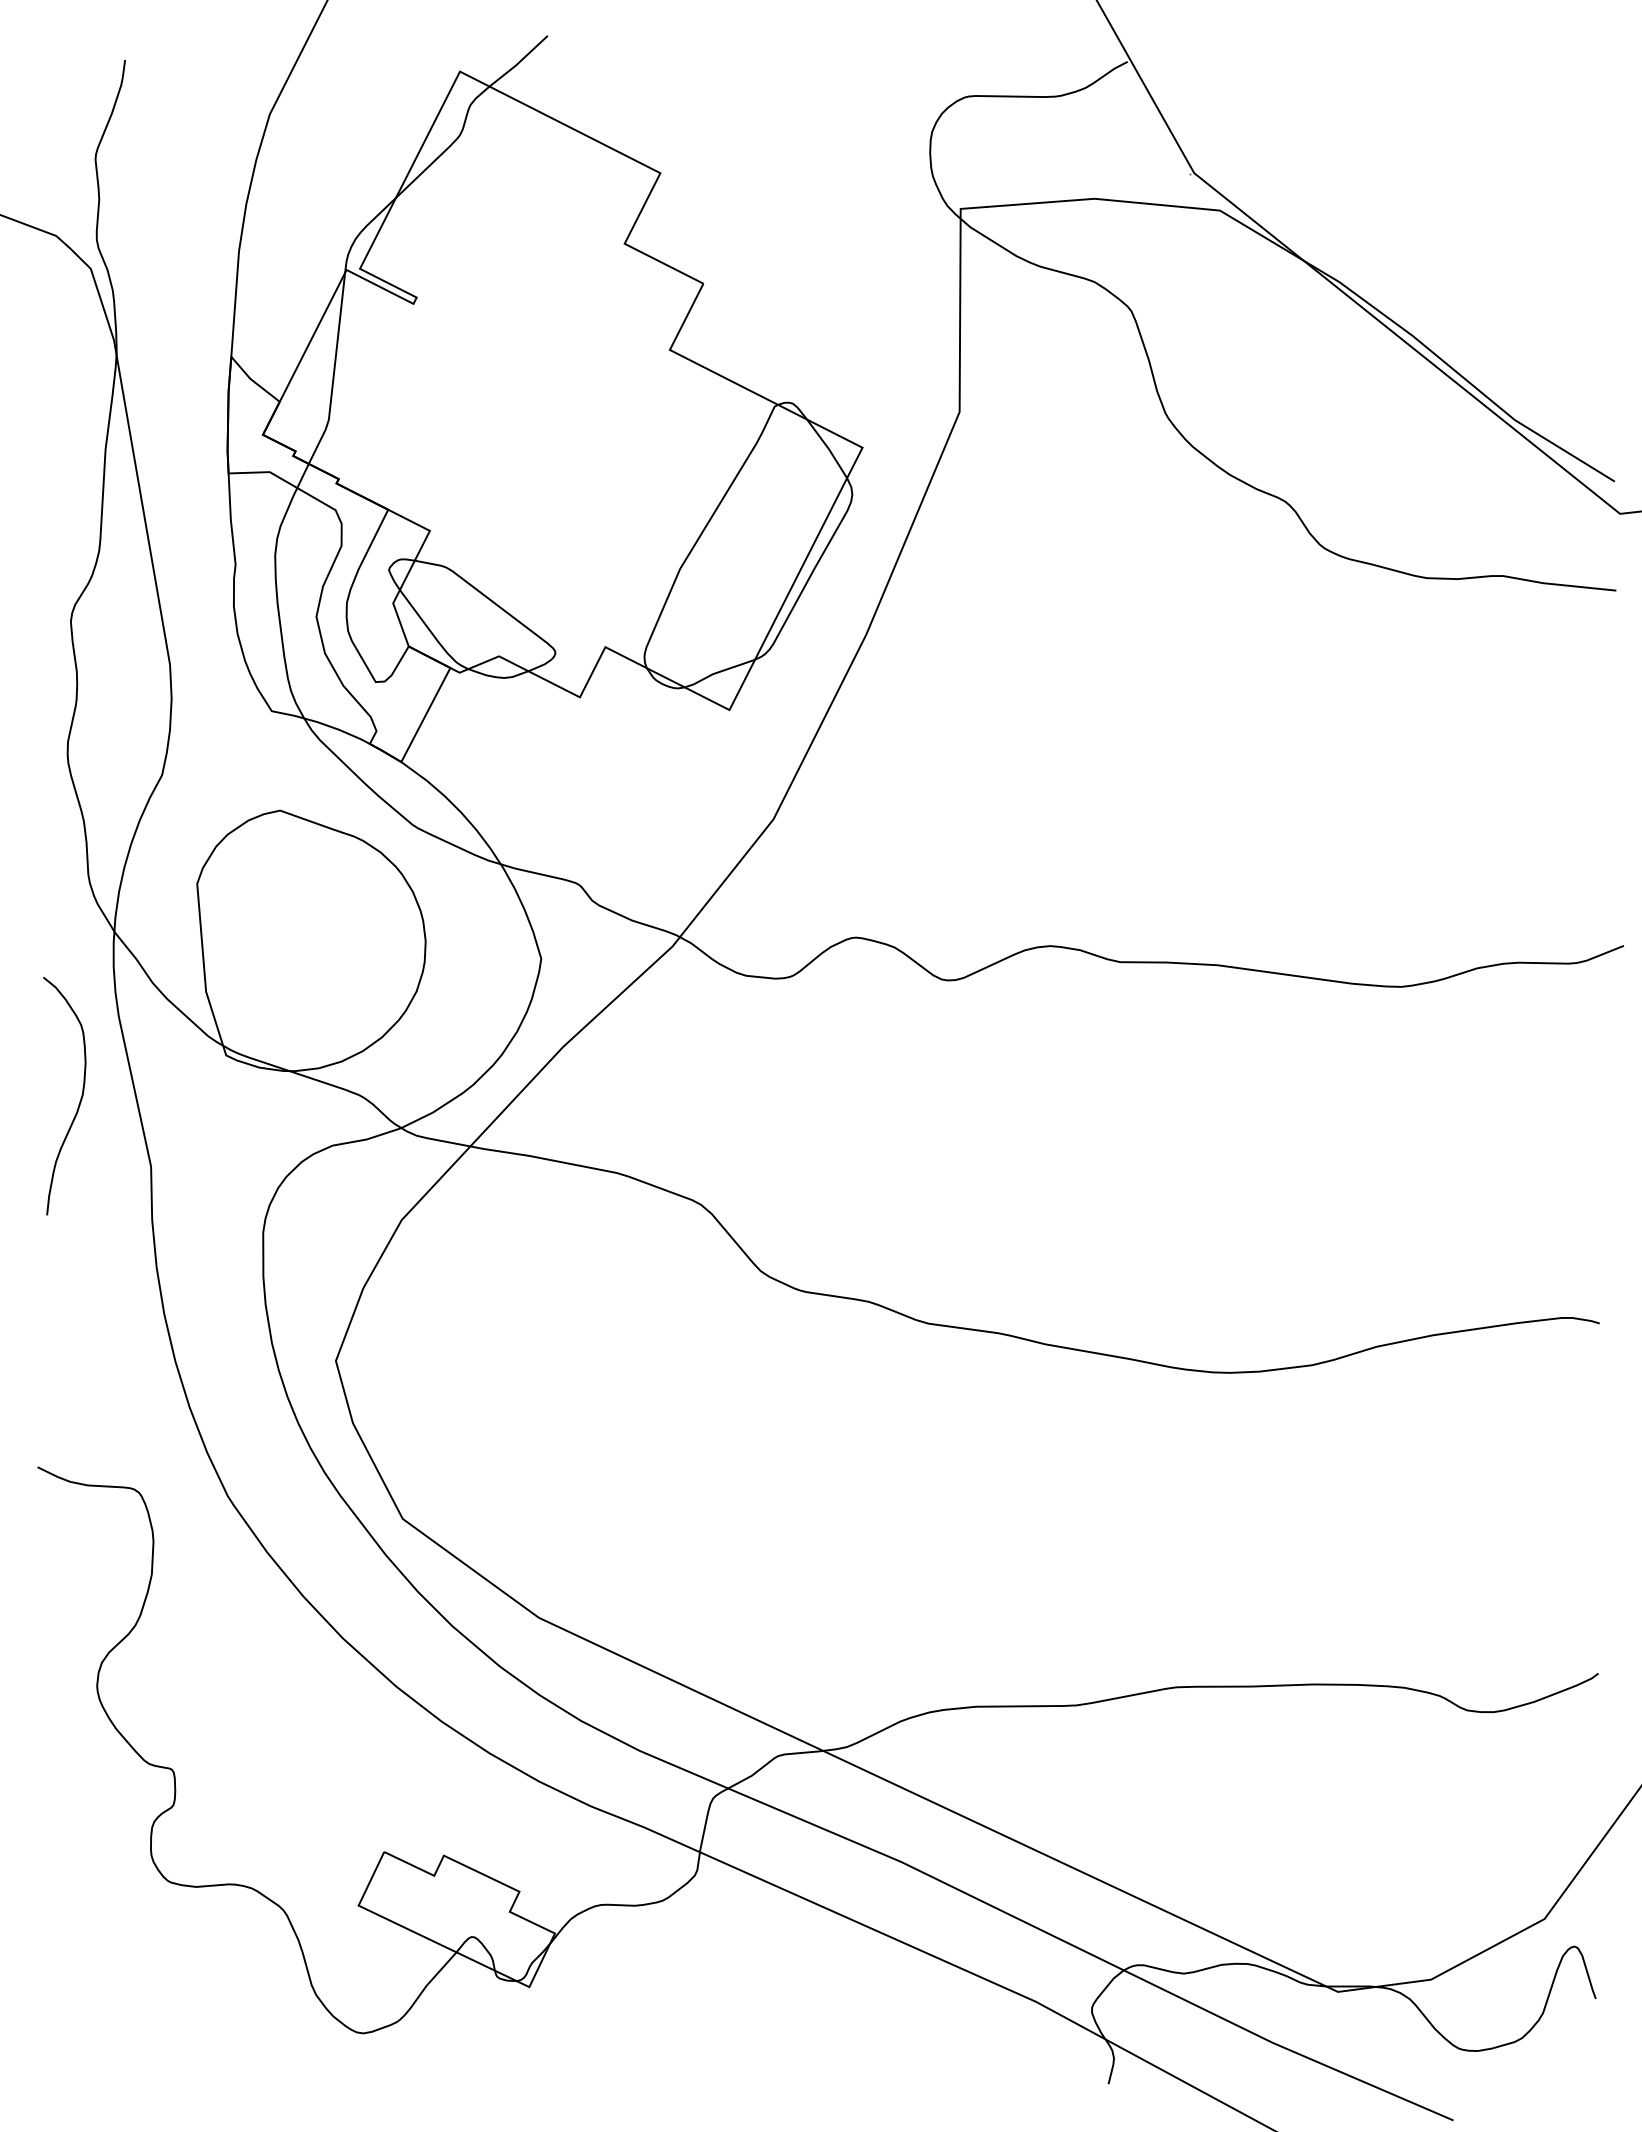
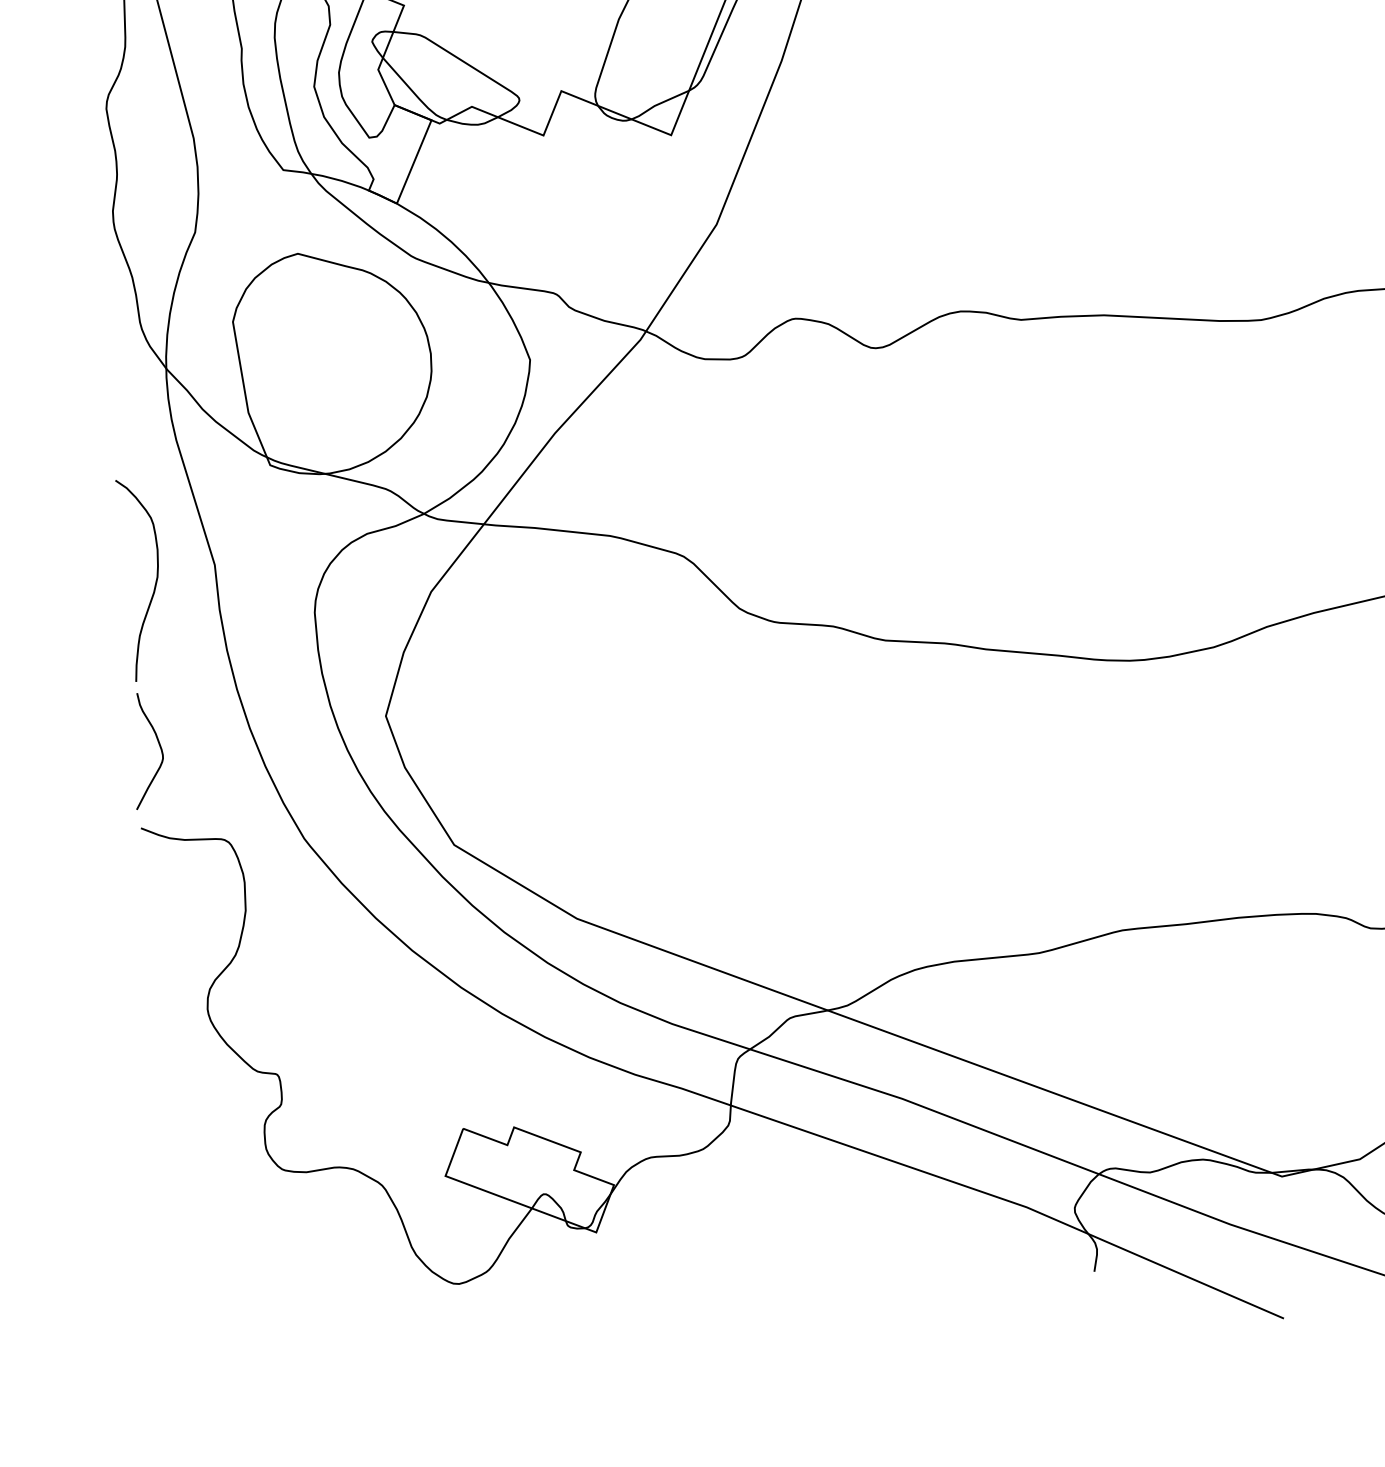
curve: (79, 1101) -> (155, 583), moved
curve: (67, 1373) -> (159, 746), added

